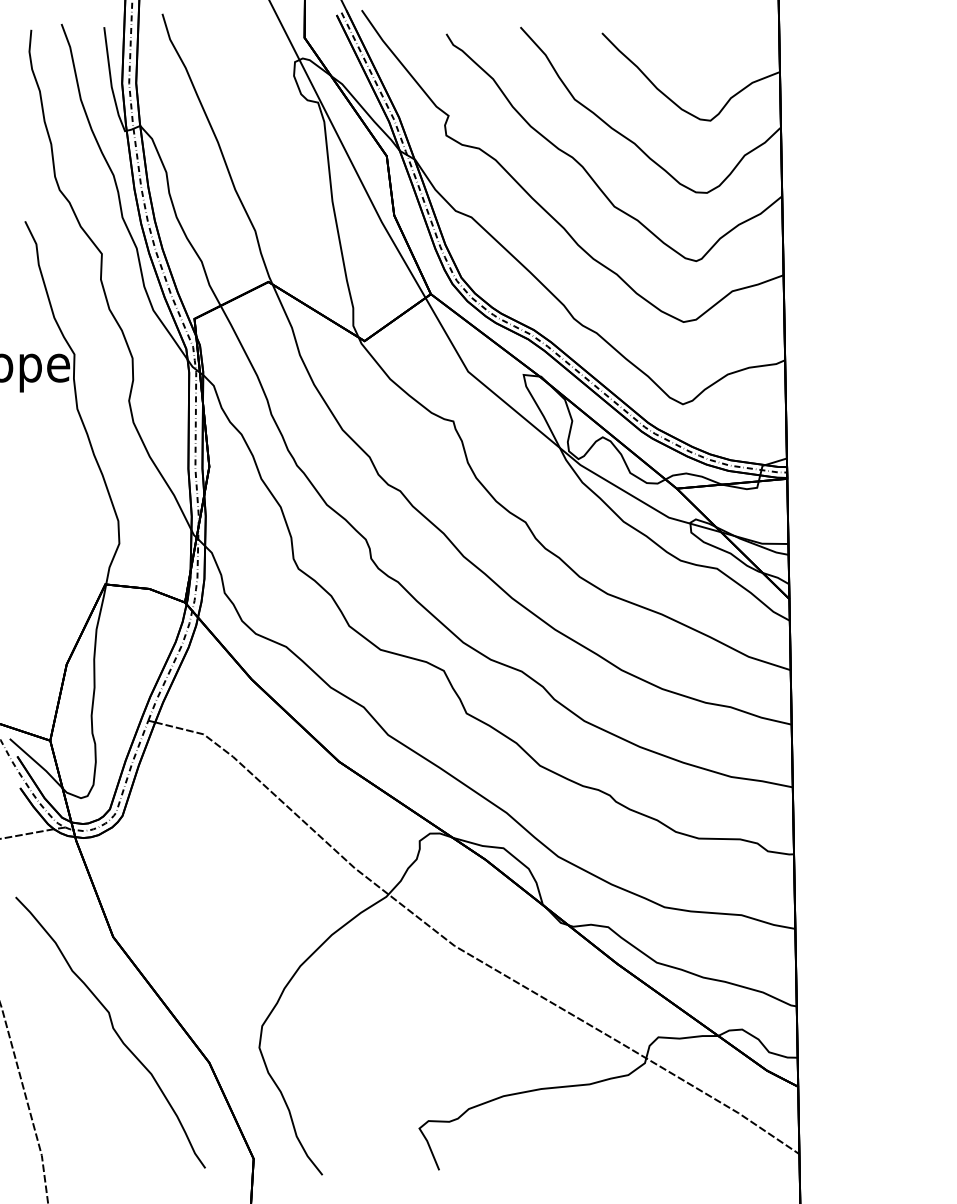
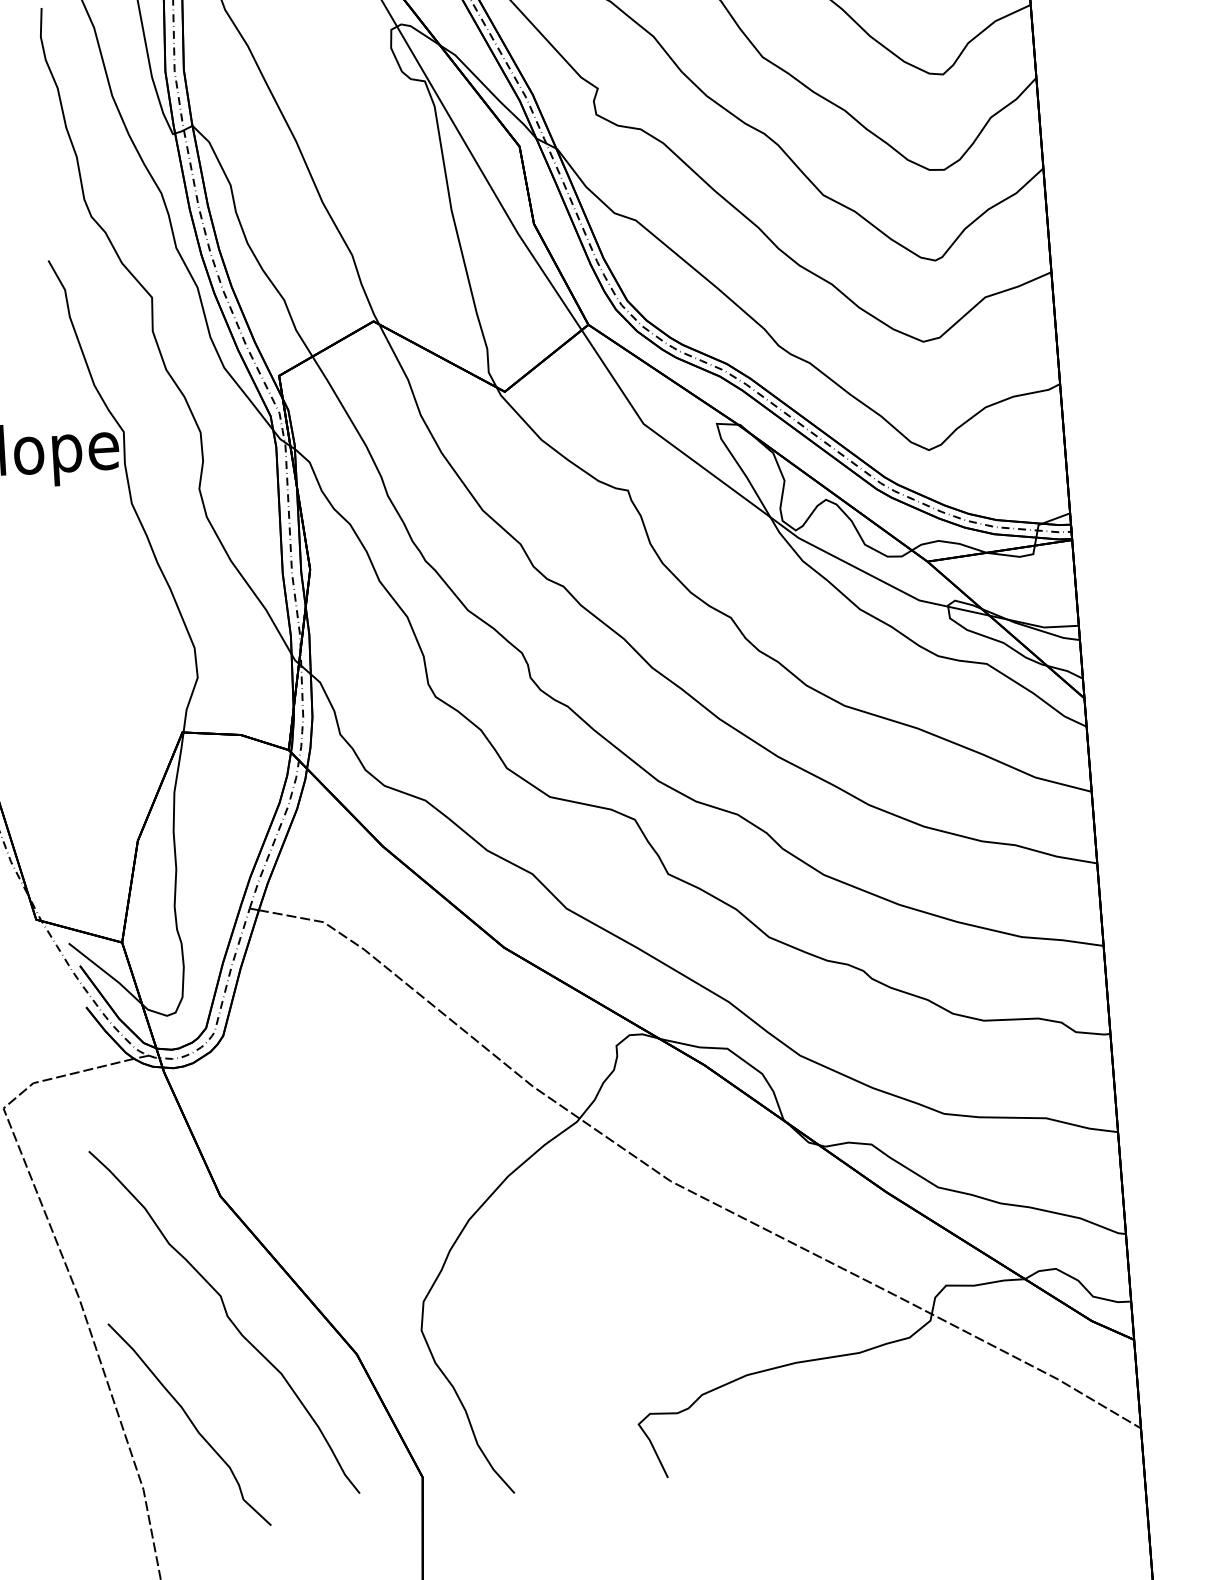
curve: (80, 1107) -> (190, 1423), added

